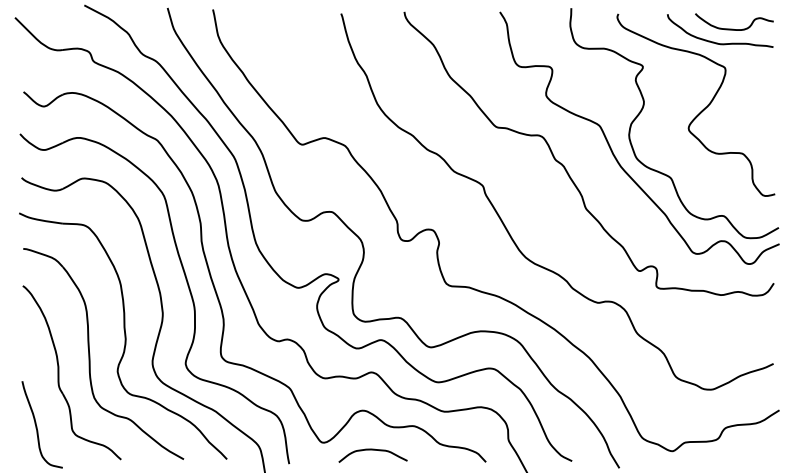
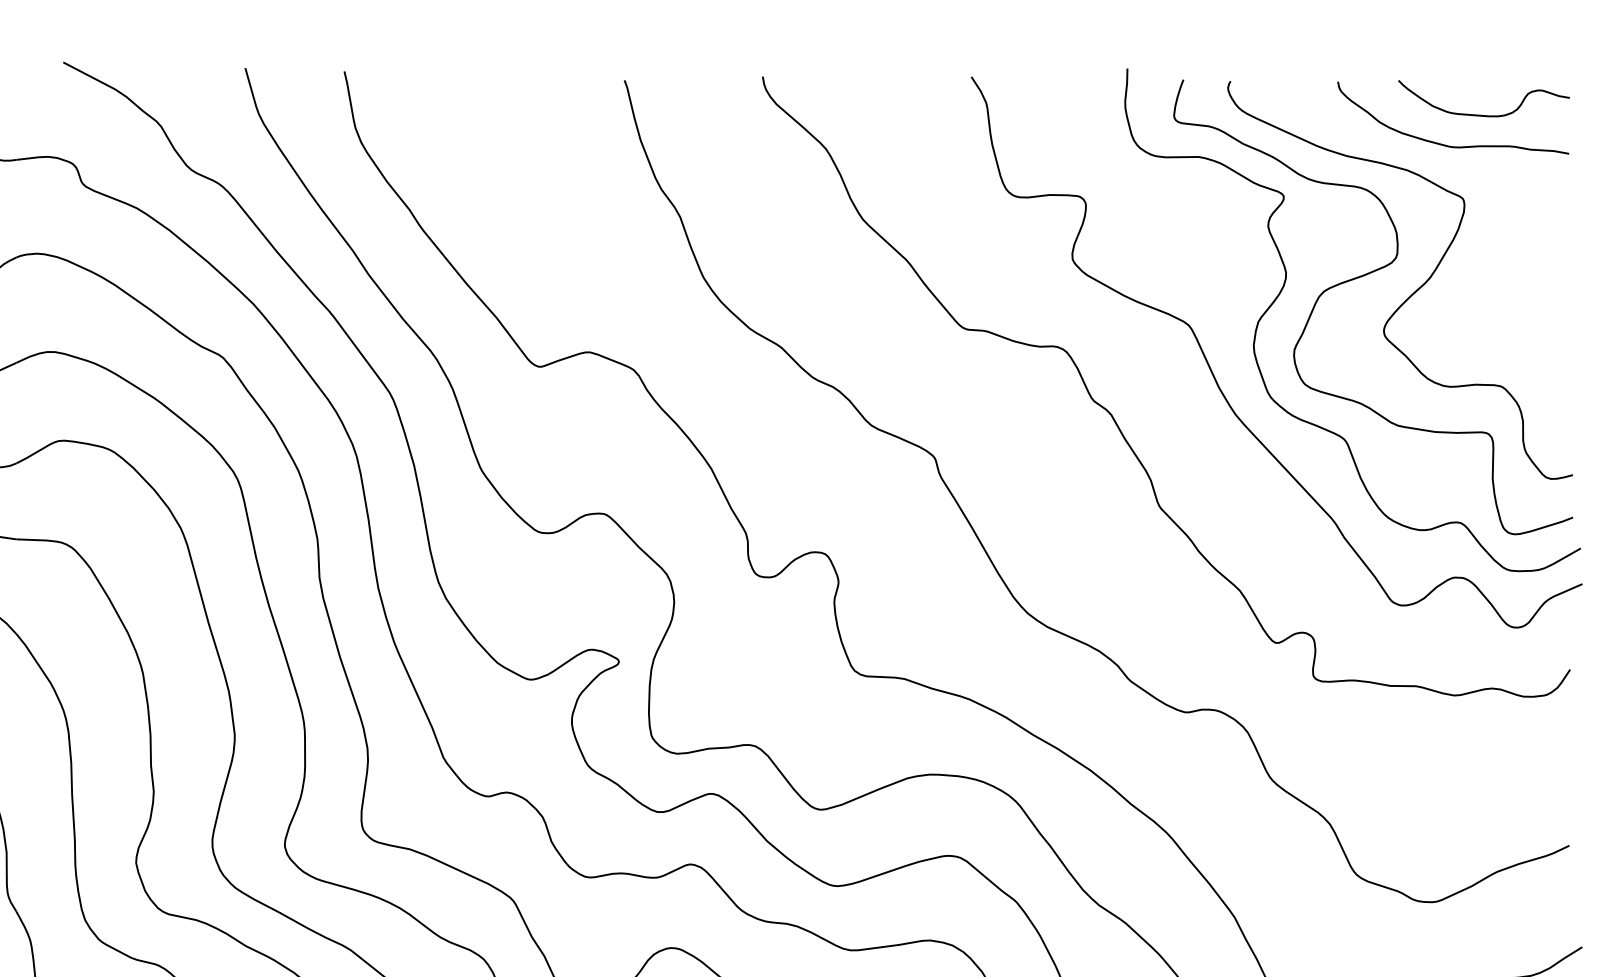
curve: (678, 104) -> (1361, 278), added

